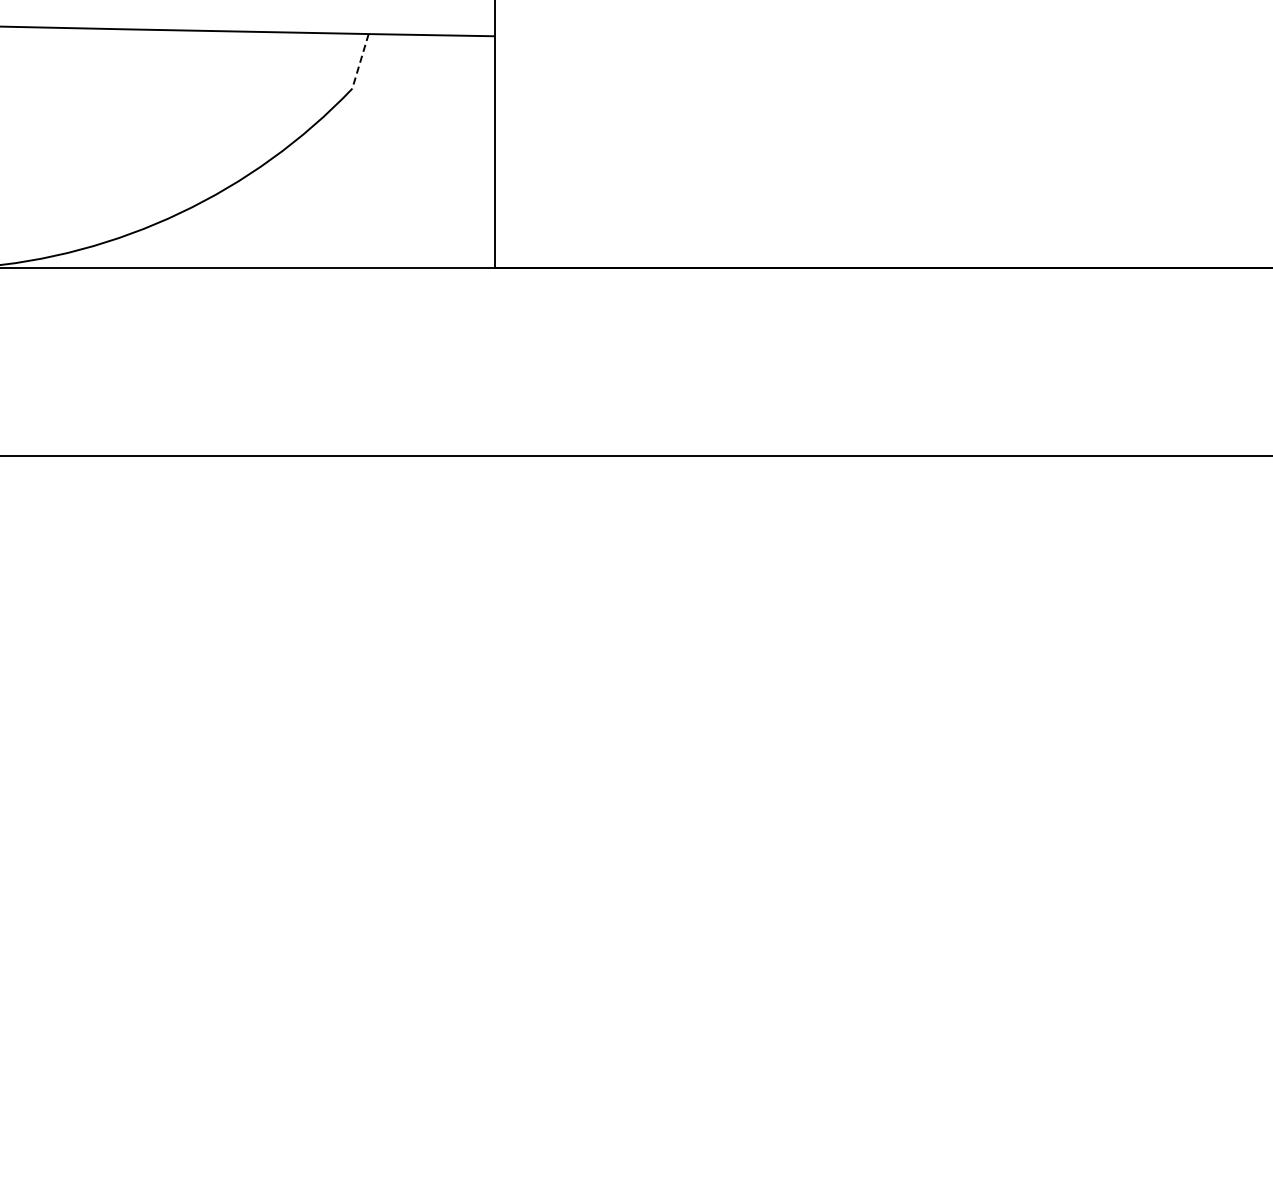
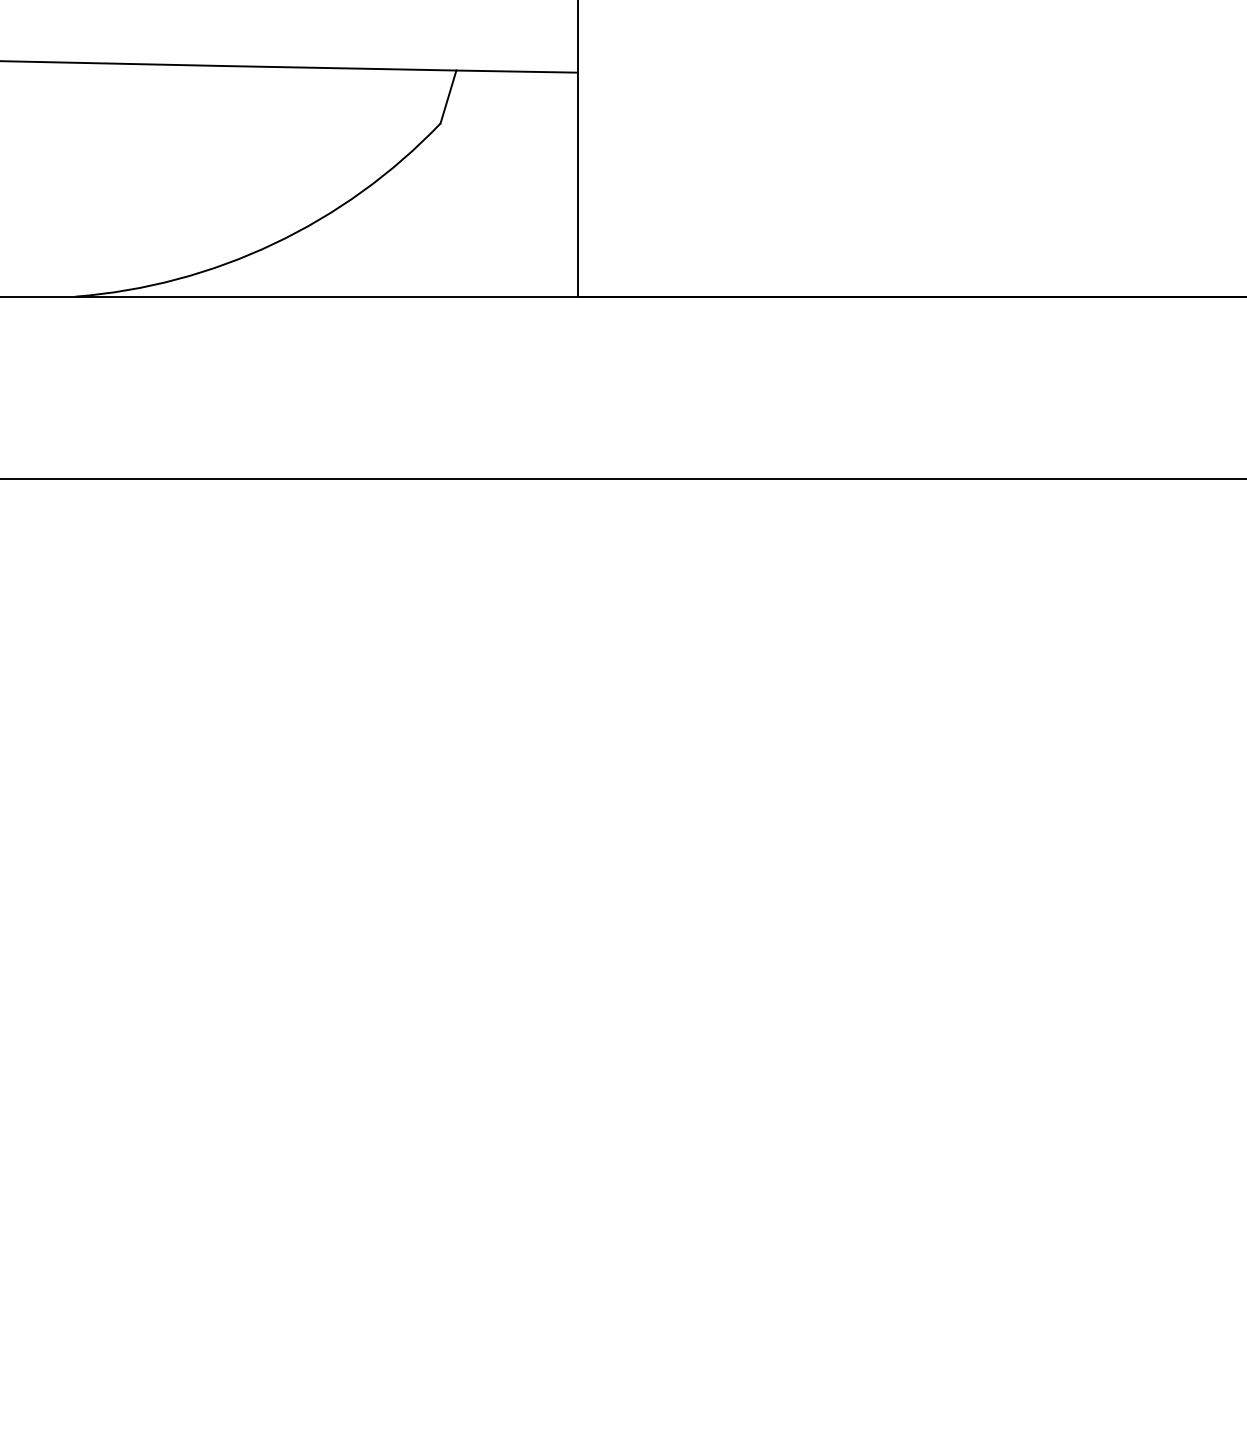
line: (360, 60) -> (448, 96), dashed -> solid

